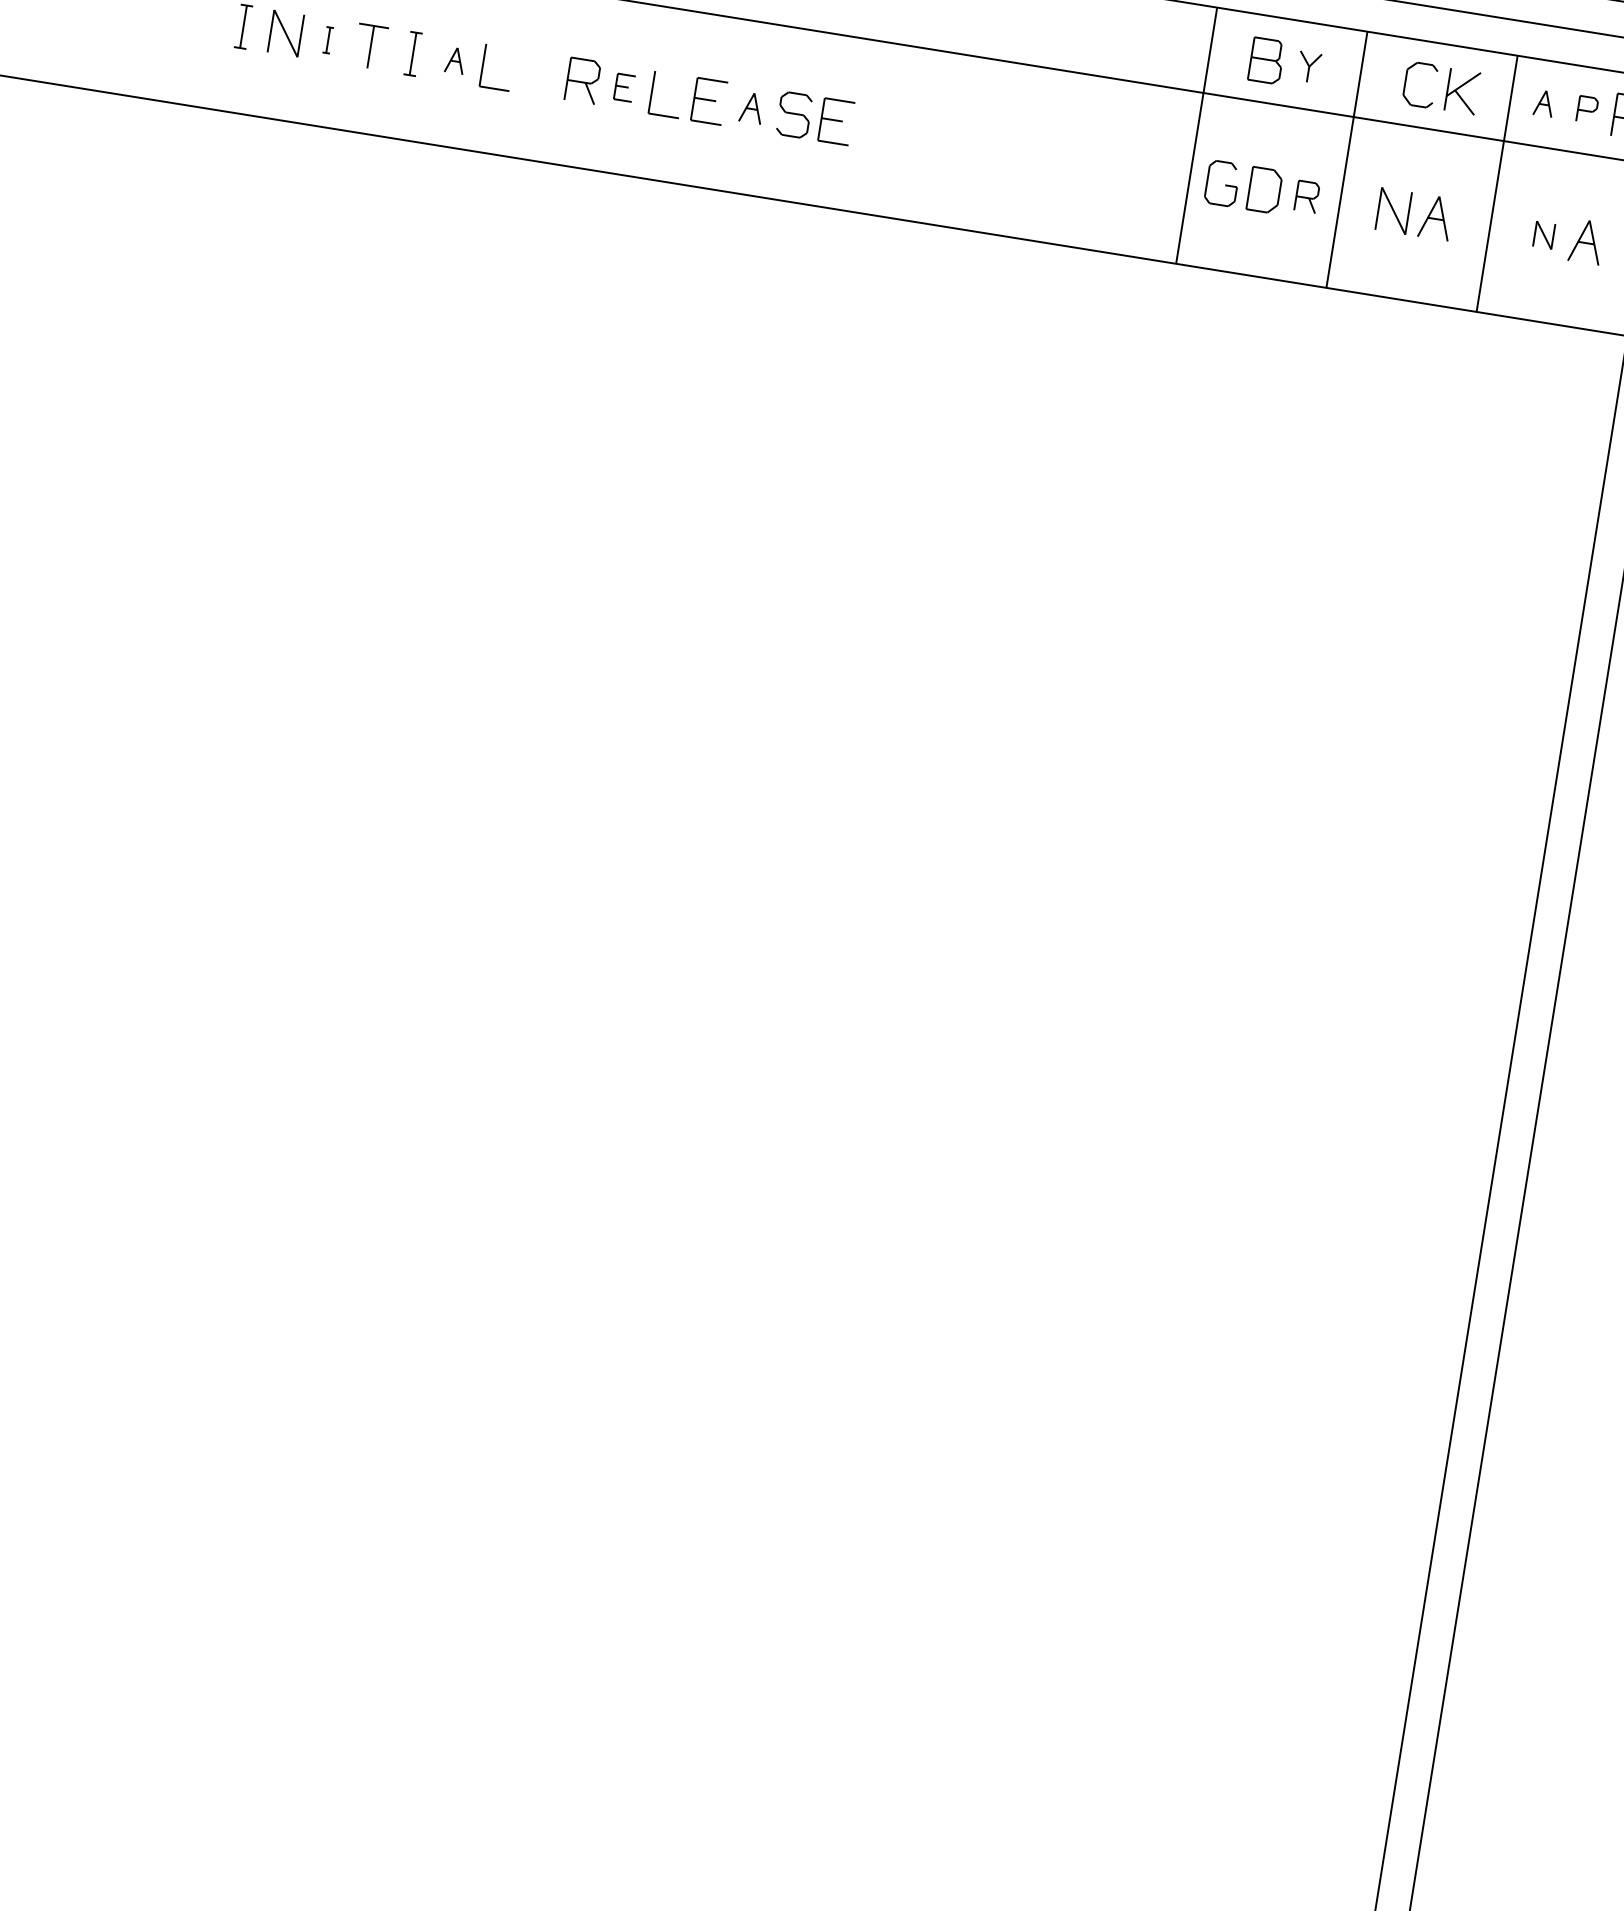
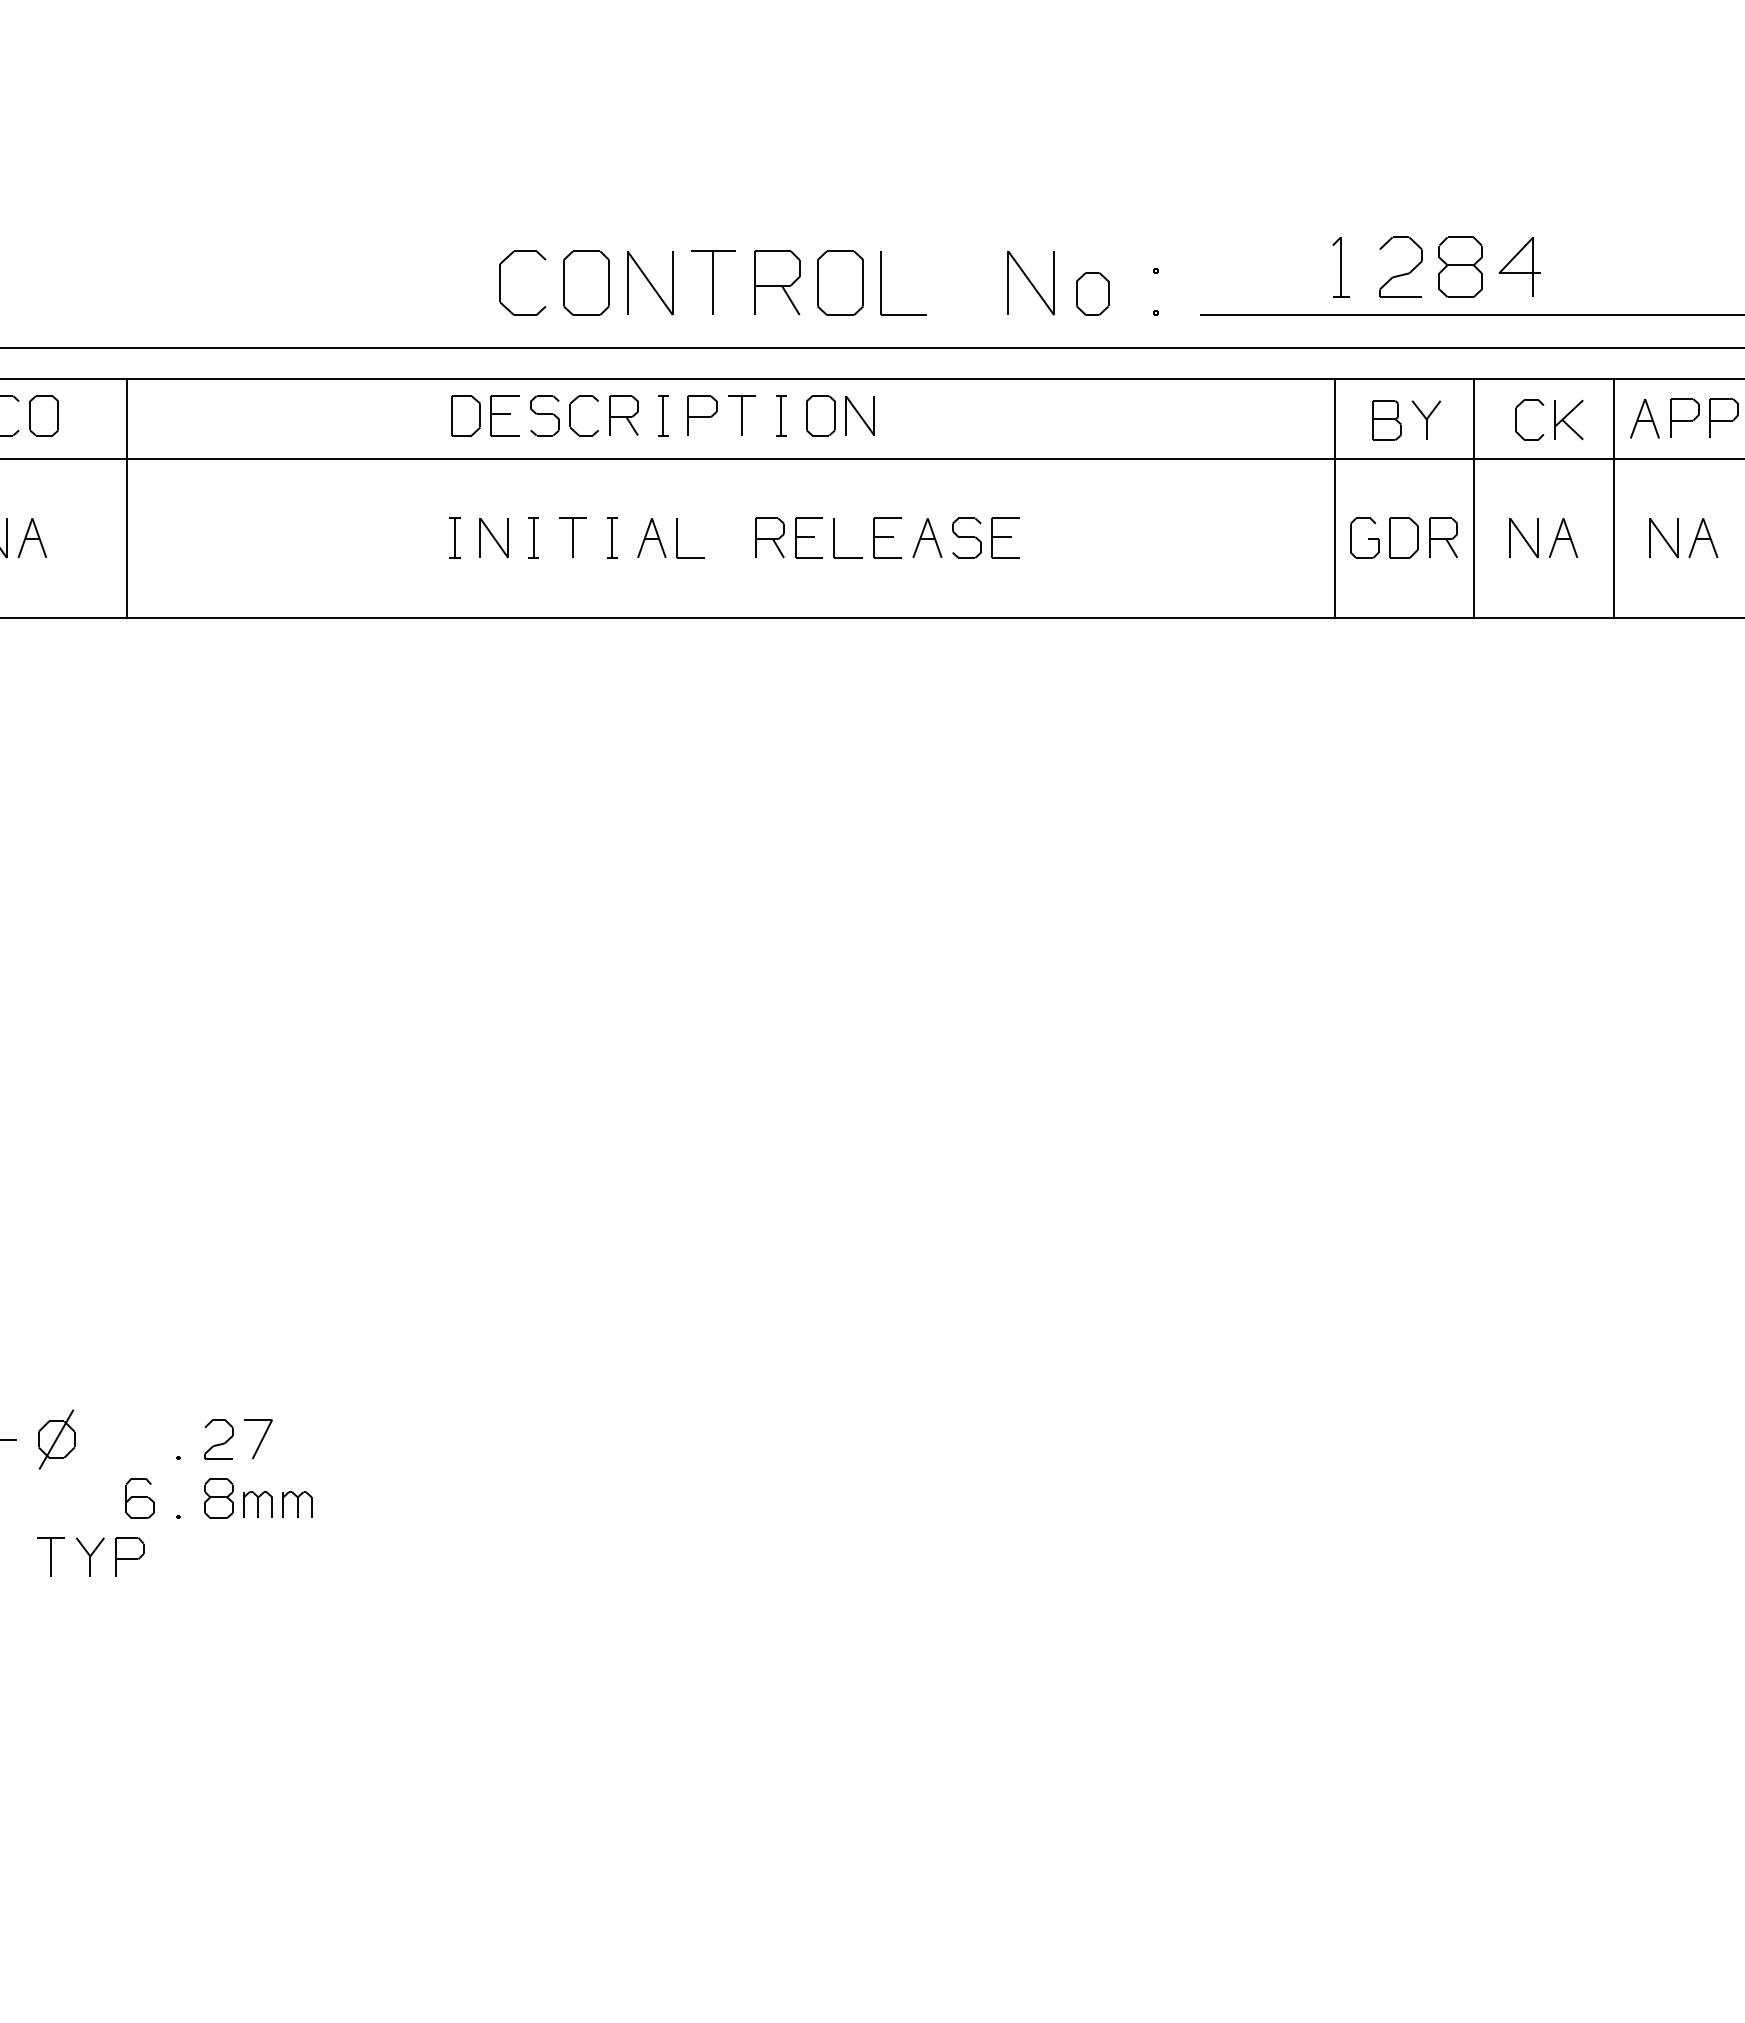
part: (328, 39) -> (533, 537), size x1.67
part: (455, 59) -> (651, 537), size x1.67
part: (1309, 66) -> (1426, 419), size x1.43
part: (624, 87) -> (808, 537), size x1.67
part: (1543, 103) -> (1644, 418), size x1.67
part: (752, 107) -> (927, 537), size x1.43
part: (1587, 108) -> (1684, 417), size x1.67
part: (1307, 196) -> (1443, 537), size x1.43
part: (1543, 235) -> (1663, 538), size x1.67

